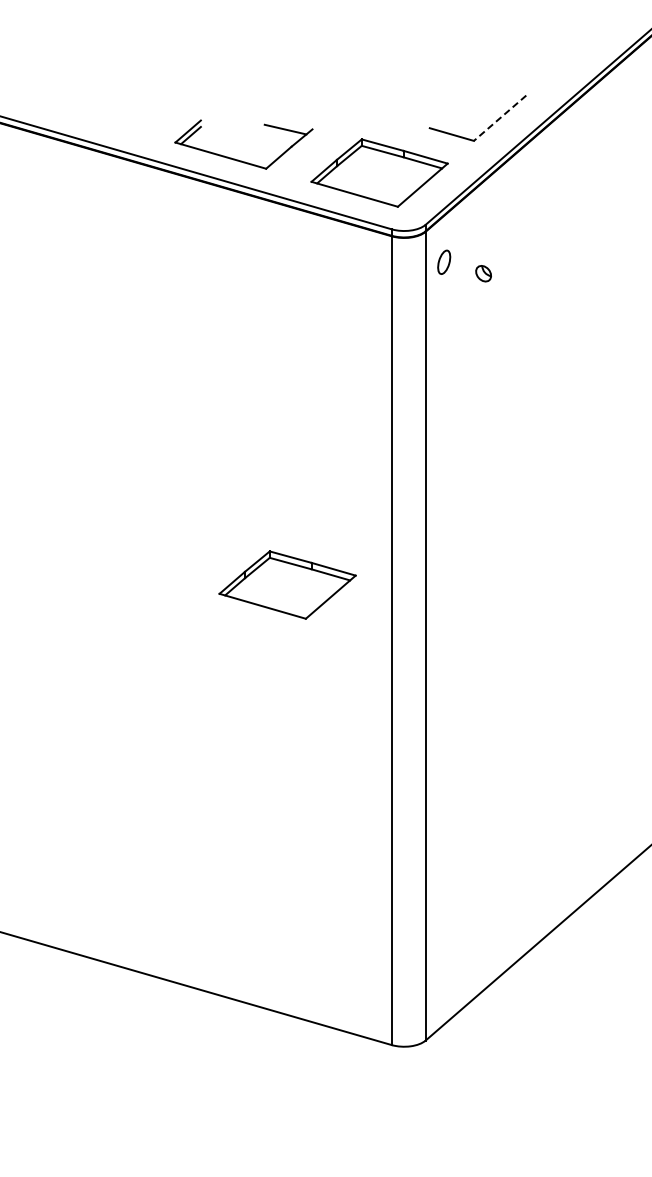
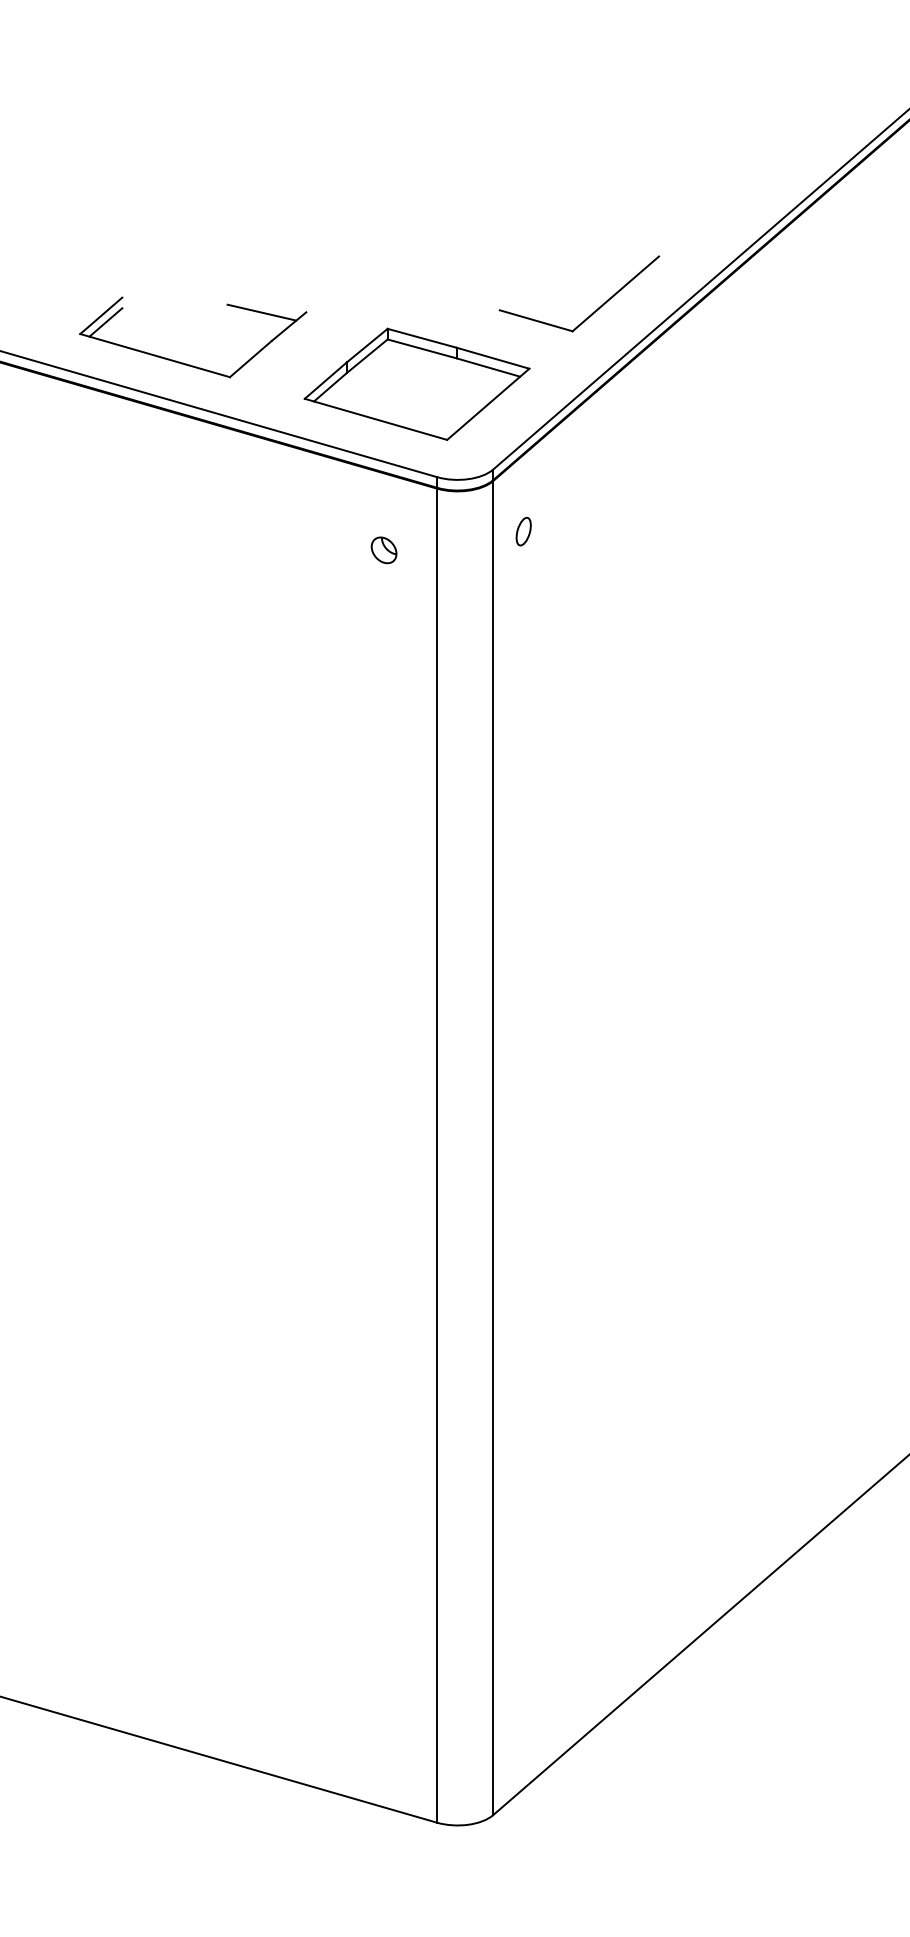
line: (500, 118) -> (616, 294), dashed -> solid
part: (444, 262) -> (524, 531), size x0.71
part: (483, 273) -> (383, 549), moved
part: (287, 584) -> (265, 1062), removed

